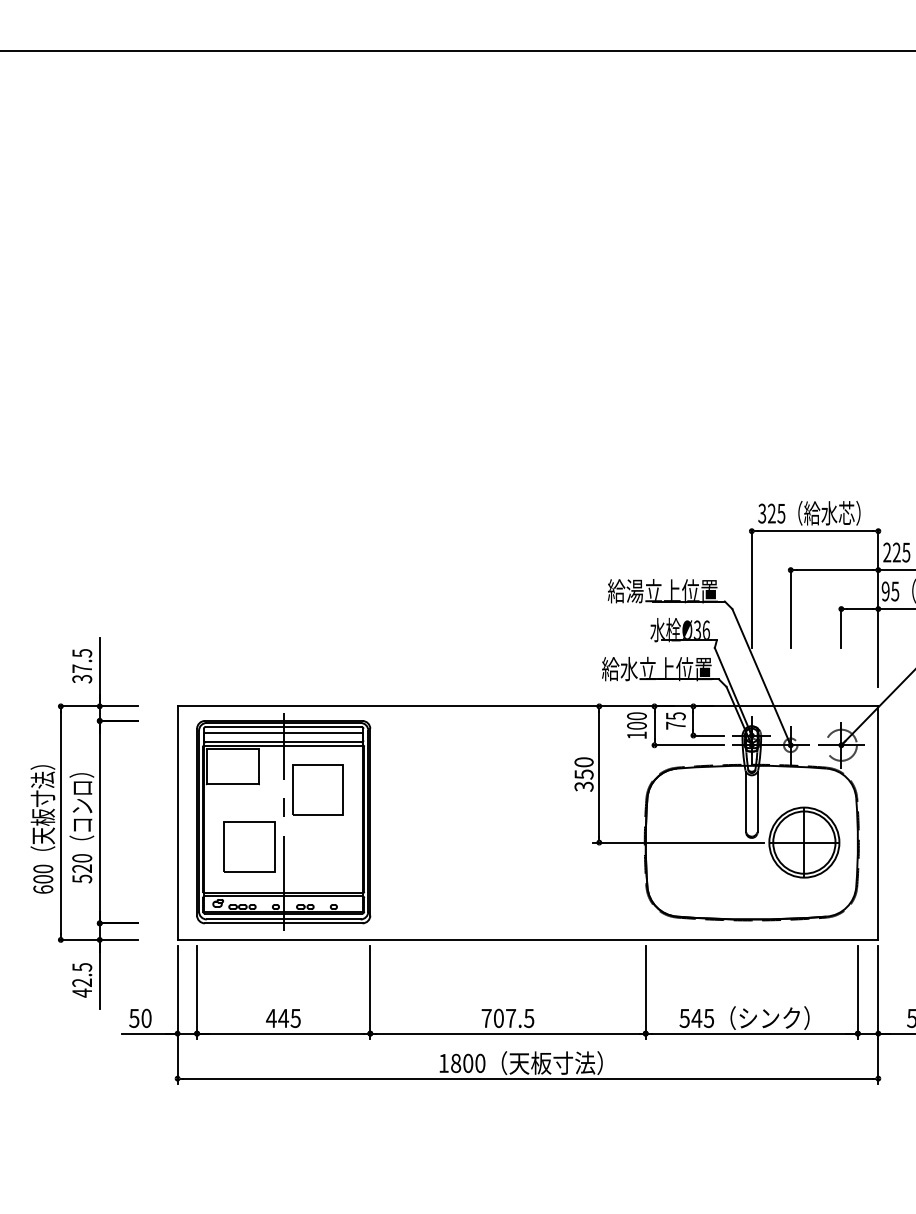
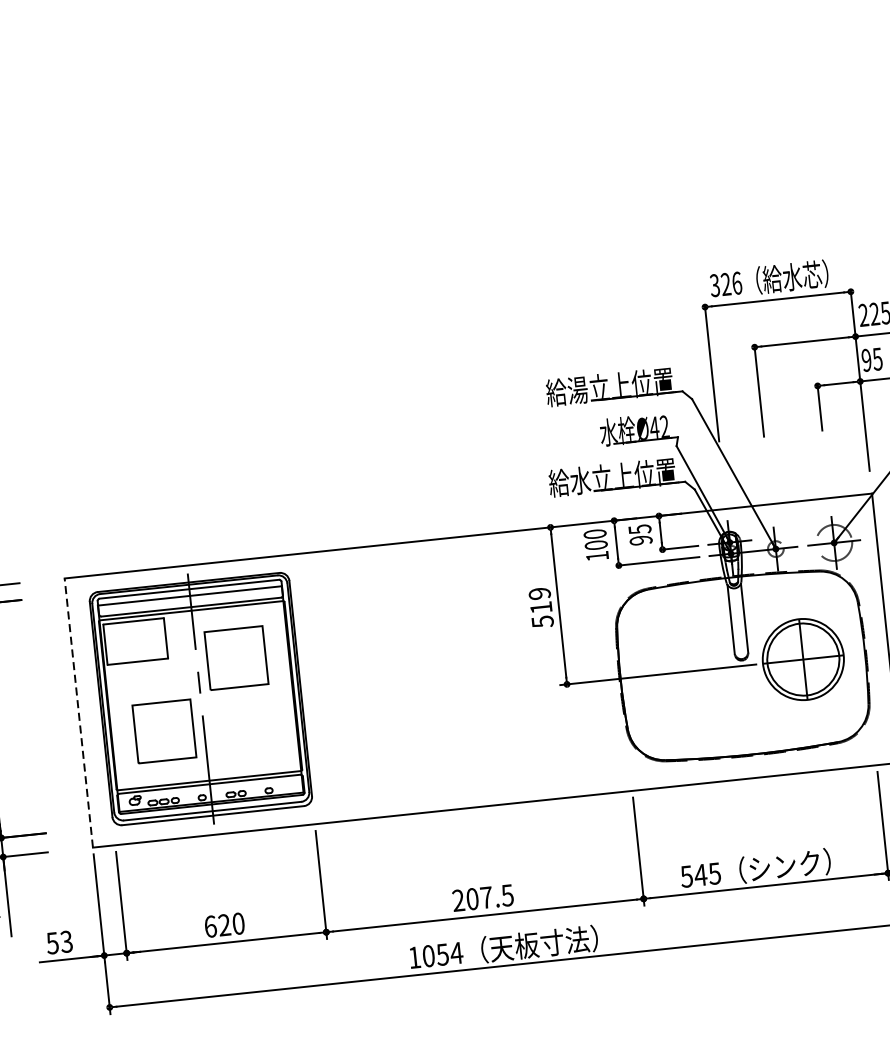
text: (781, 513) -> (737, 283), 325 -> 326
text: (701, 629) -> (659, 426), Ø36 -> Ø42
text: (675, 725) -> (640, 540), 75 -> 95
text: (583, 774) -> (540, 607), 350 -> 519
line: (177, 823) -> (78, 713), solid -> dashed
text: (282, 1017) -> (223, 924), 445 -> 620
text: (486, 1017) -> (458, 899), 707.5 -> 207.5
text: (146, 1018) -> (66, 941), 50 -> 53
text: (468, 1063) -> (443, 954), 1800 -> 1054

